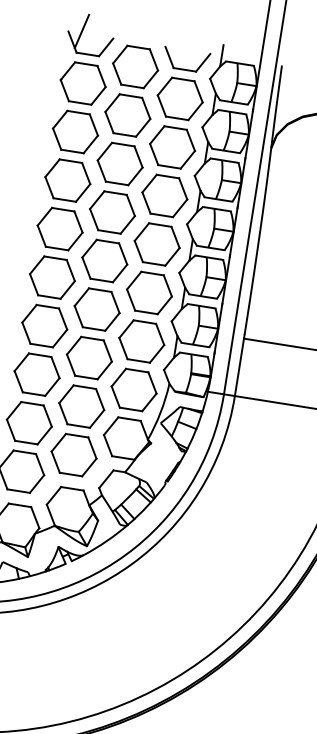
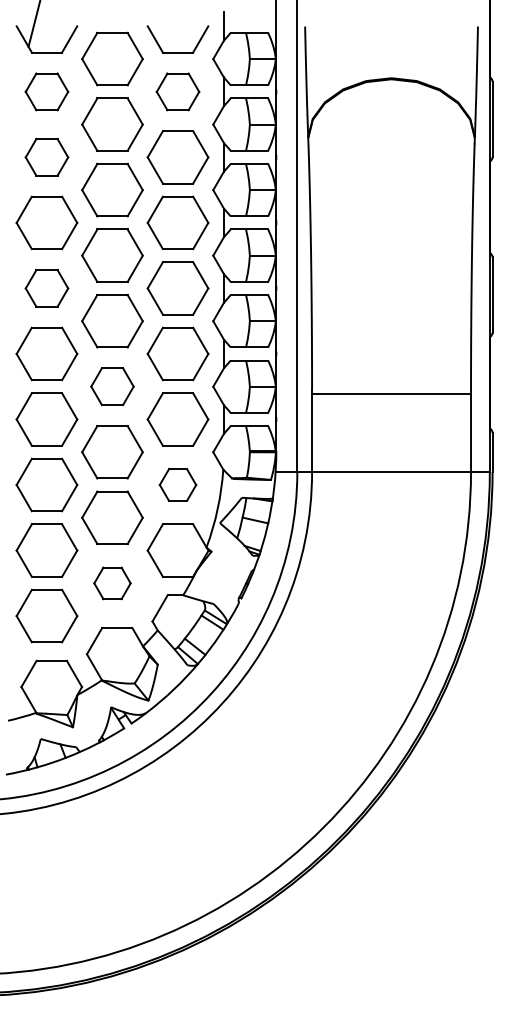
part: (82, 83) -> (46, 91), size x0.7
part: (179, 98) -> (177, 91), size x0.7
part: (75, 132) -> (46, 157), size x0.7
part: (59, 229) -> (46, 288), size x0.7
part: (97, 309) -> (112, 386), size x0.7
part: (133, 389) -> (177, 484), size x0.6
part: (74, 455) -> (112, 583), size x0.6

